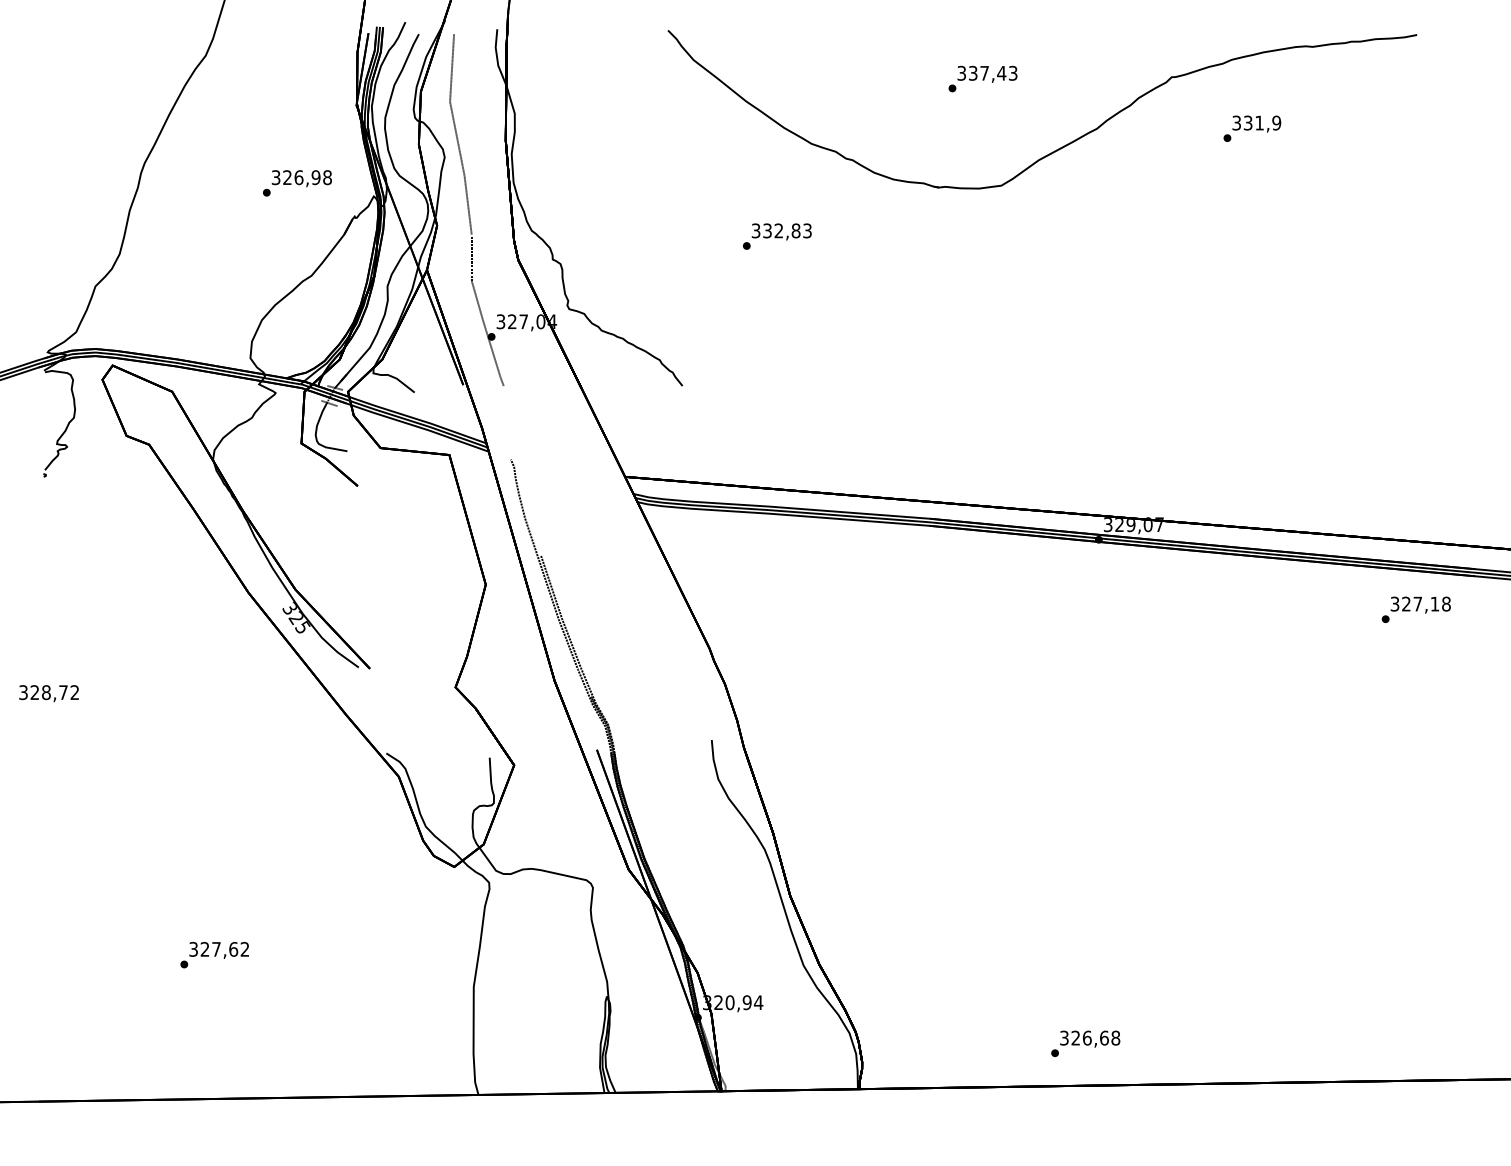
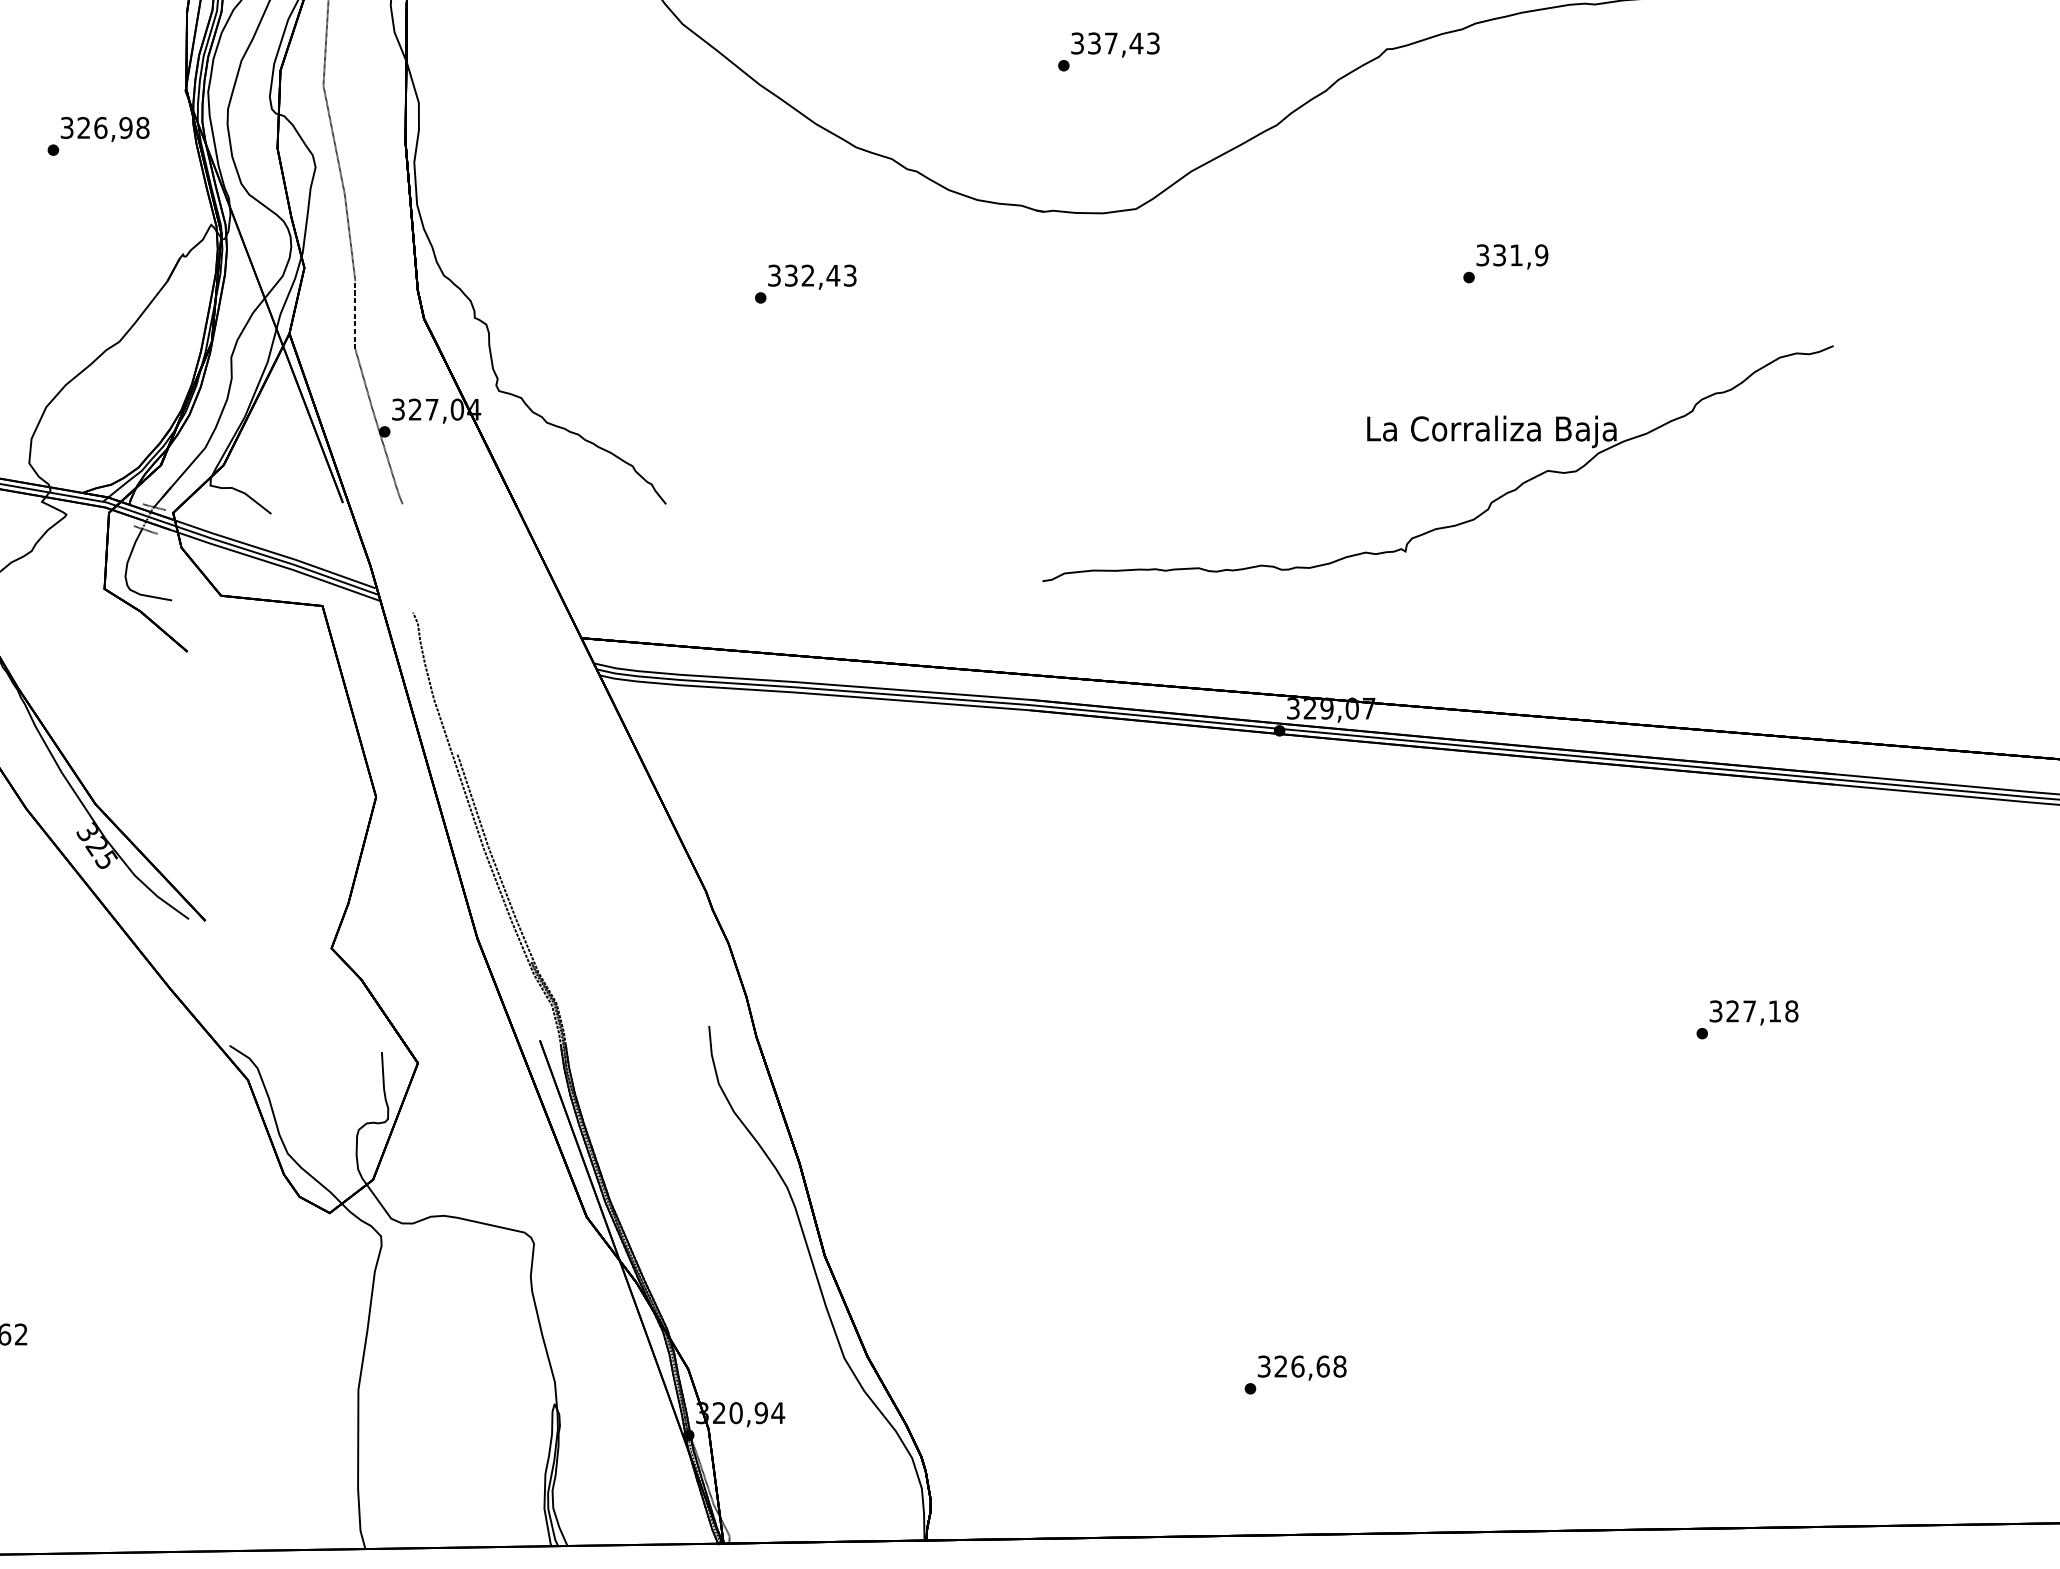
text: (1252, 128) -> (1506, 263), moved
text: (297, 183) -> (98, 136), moved
text: (795, 230) -> (832, 275), 332,83 -> 332,43
part: (1206, 343) -> (1438, 441), added
text: (1415, 609) -> (1746, 1019), moved
text: (1085, 1043) -> (1295, 1374), moved

